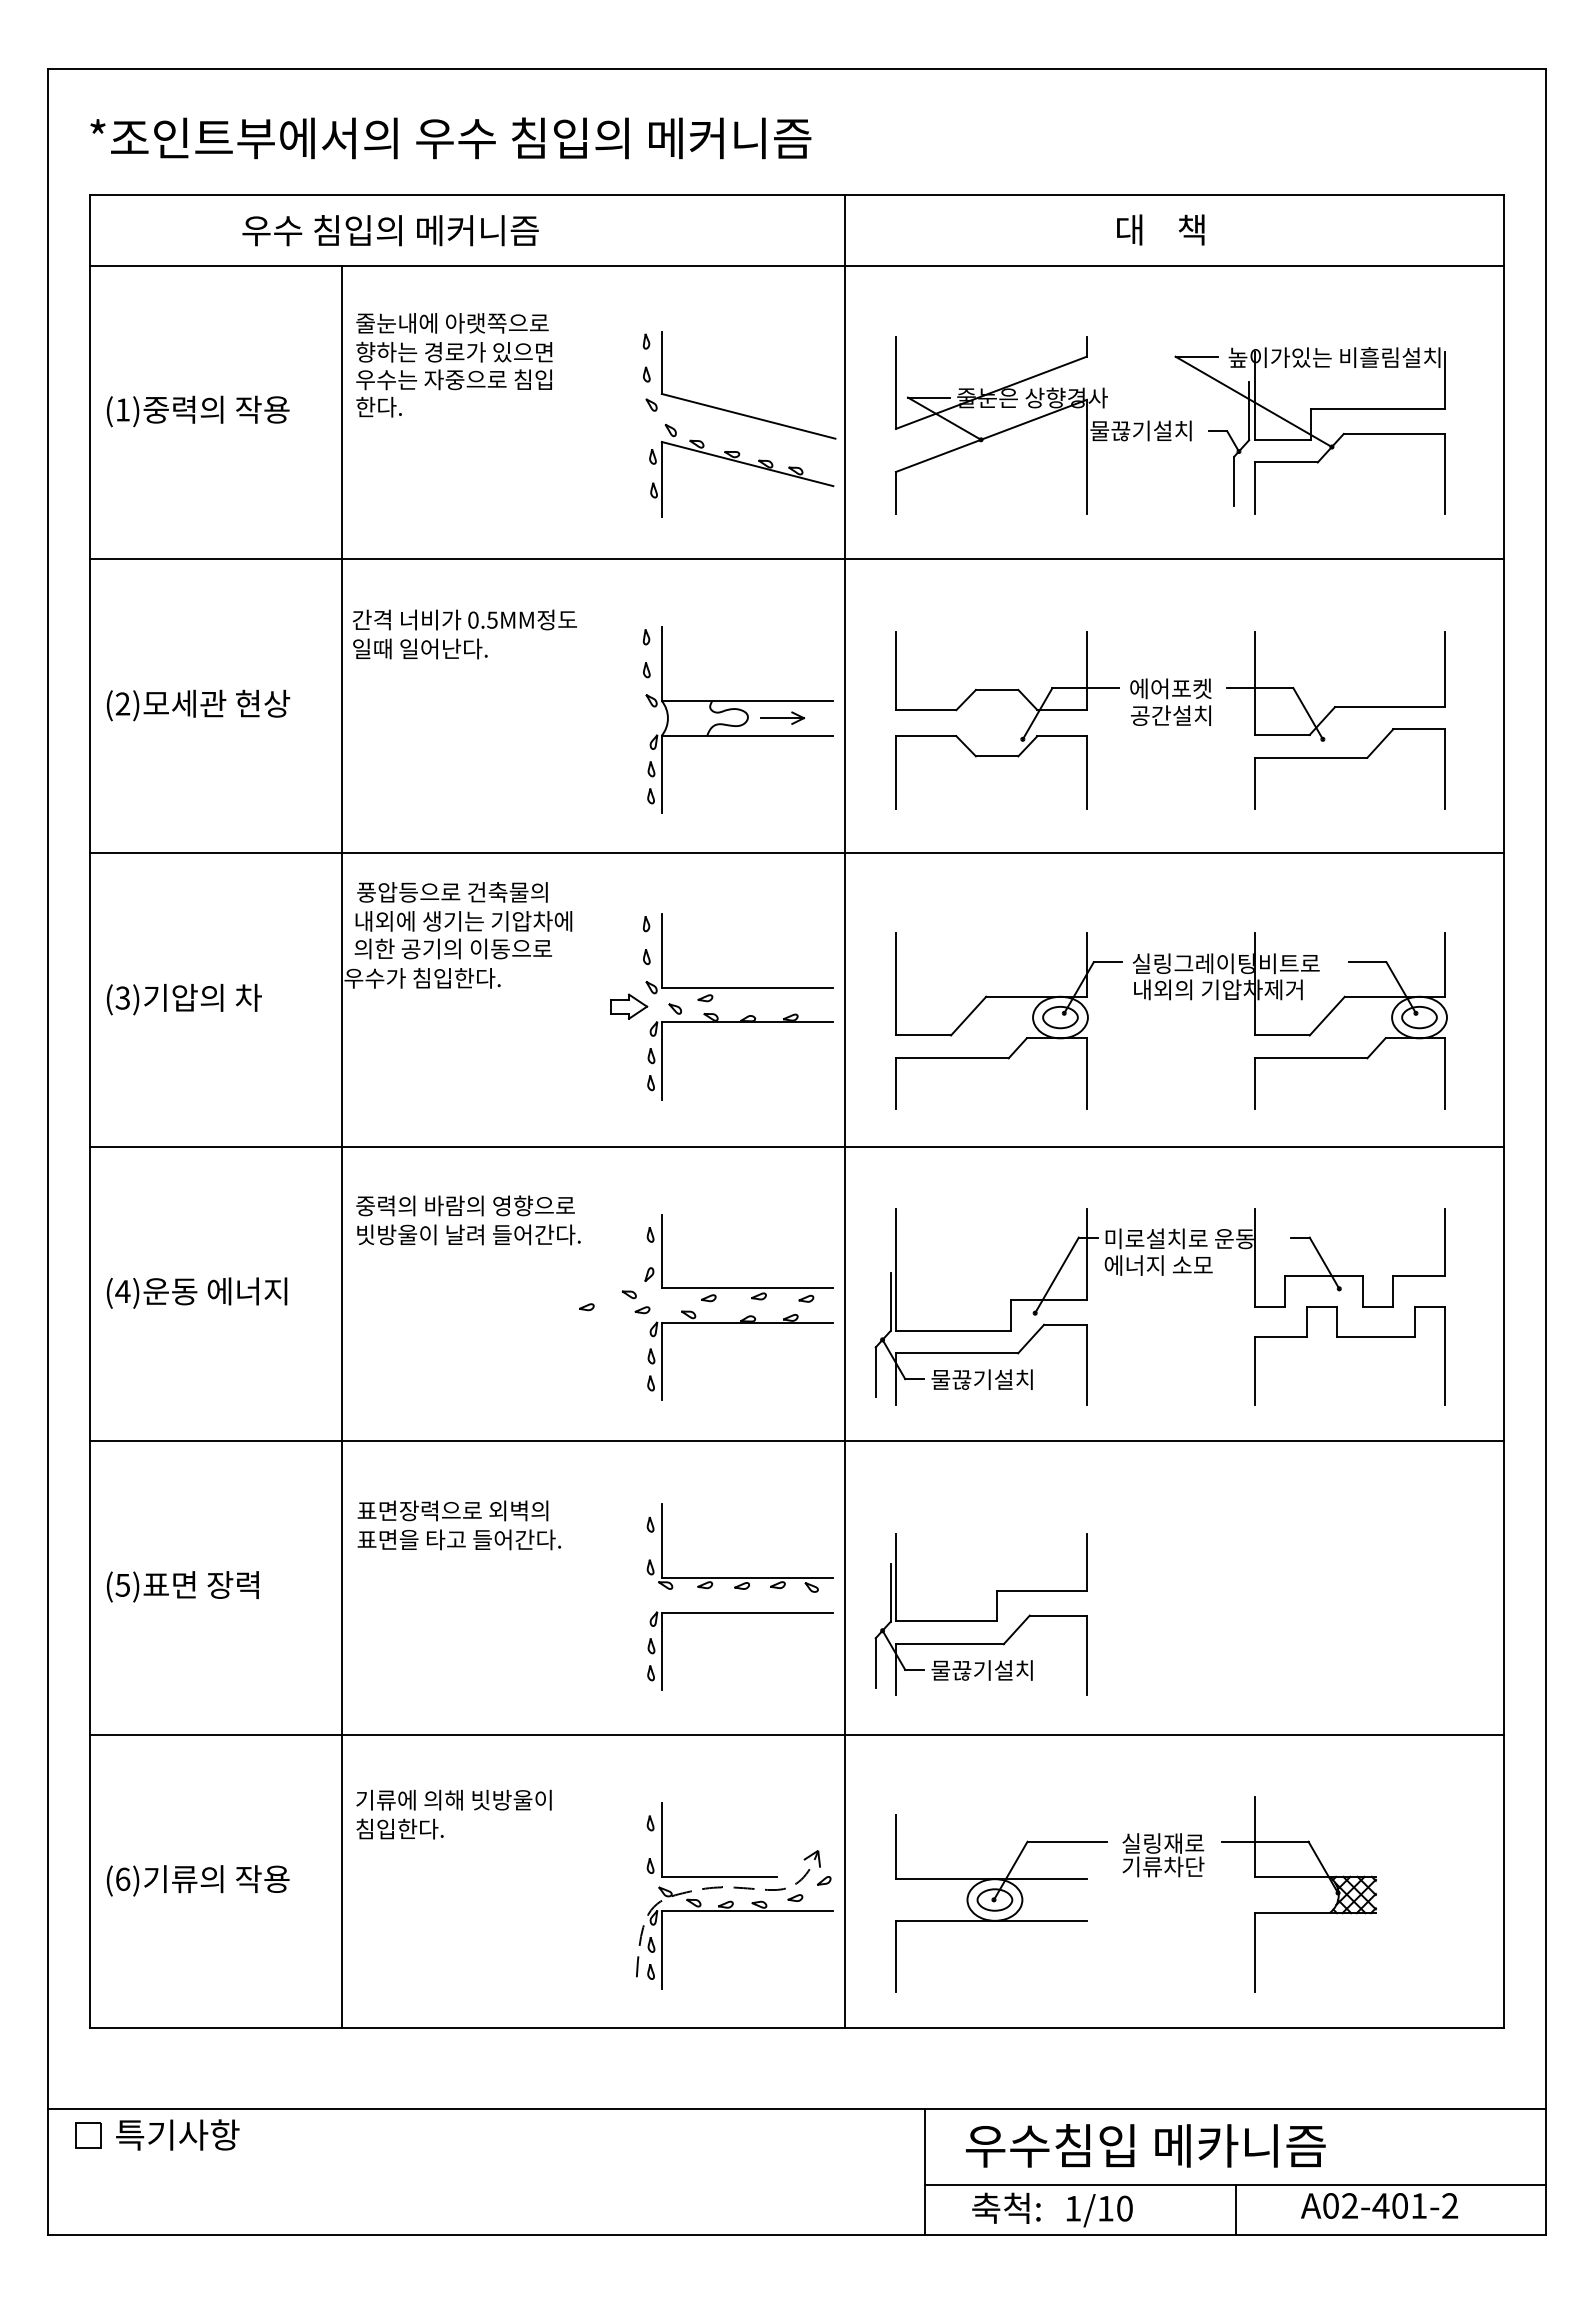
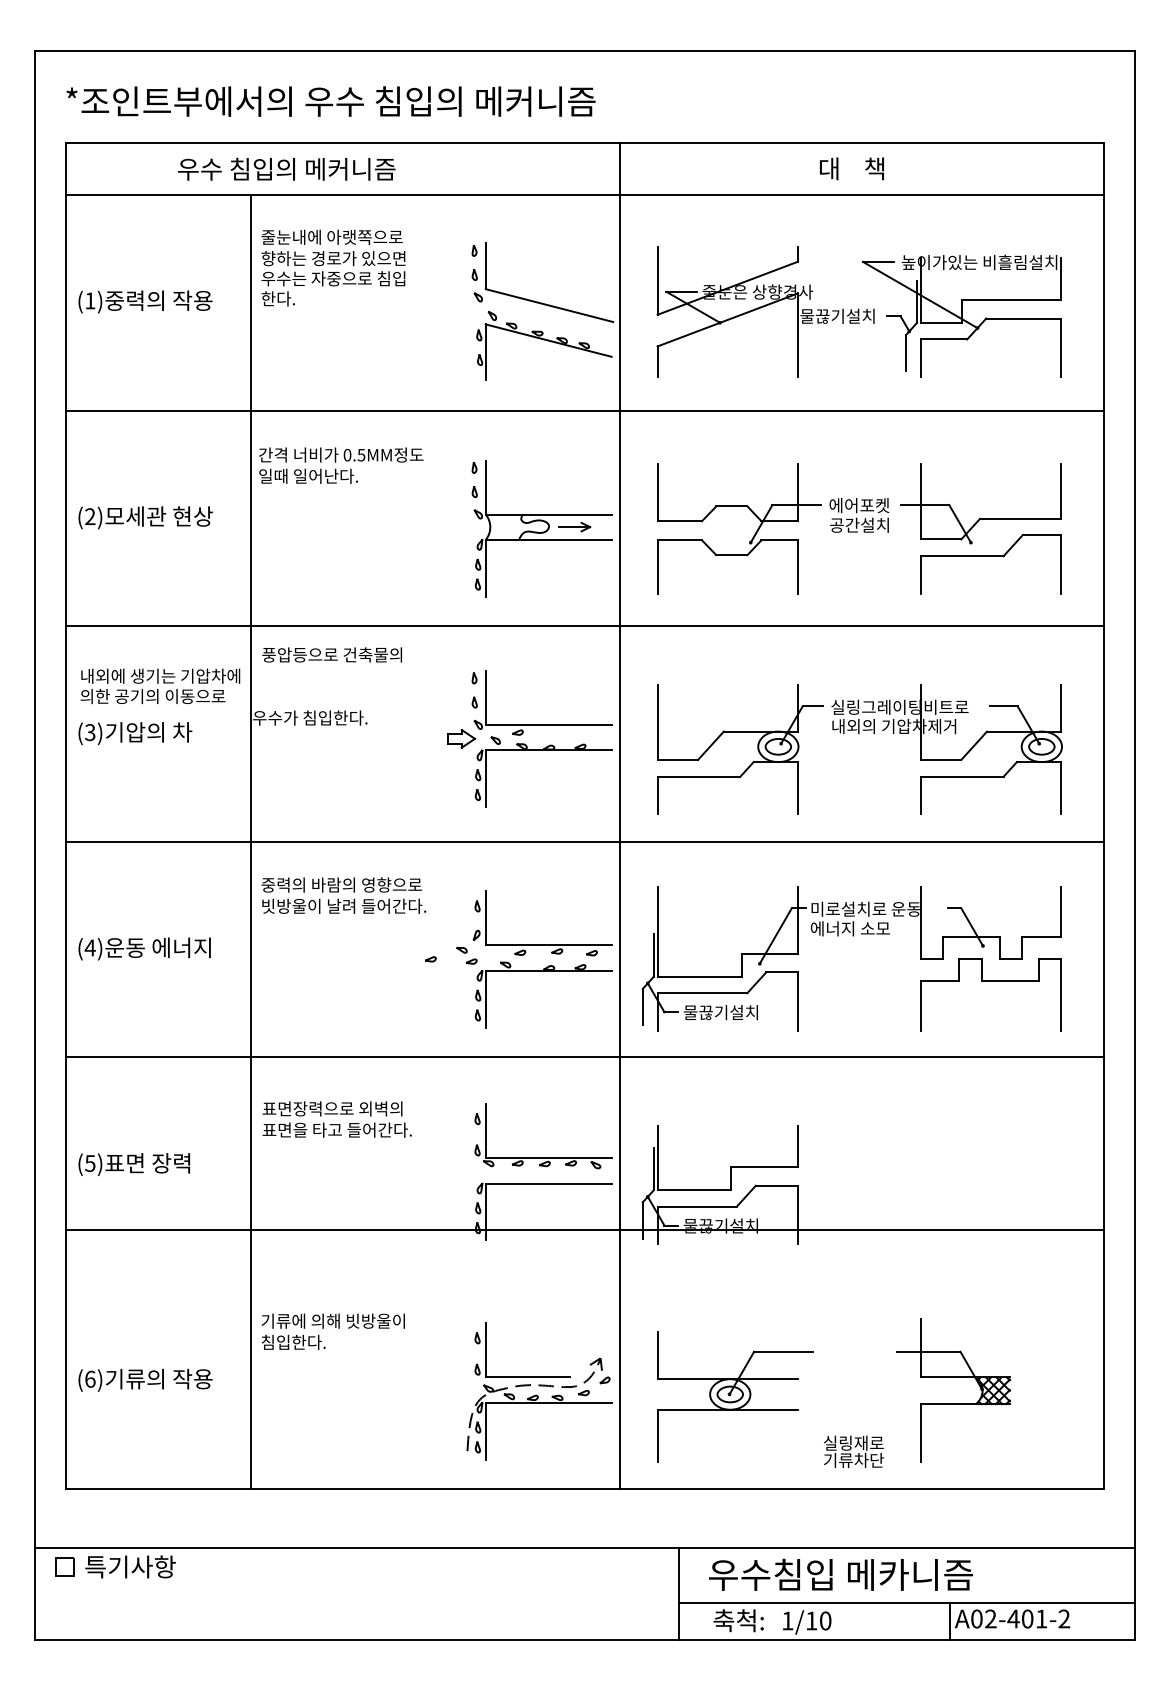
text: (463, 935) -> (160, 686), moved
line: (796, 1734) -> (584, 1229), moved
text: (1163, 1855) -> (853, 1452), moved
line: (1235, 2209) -> (950, 1621), moved

